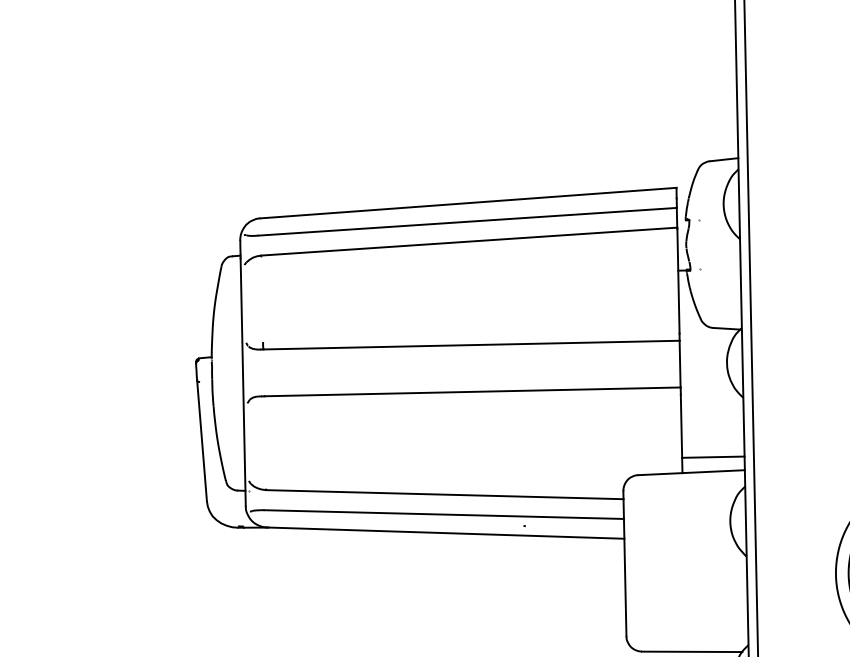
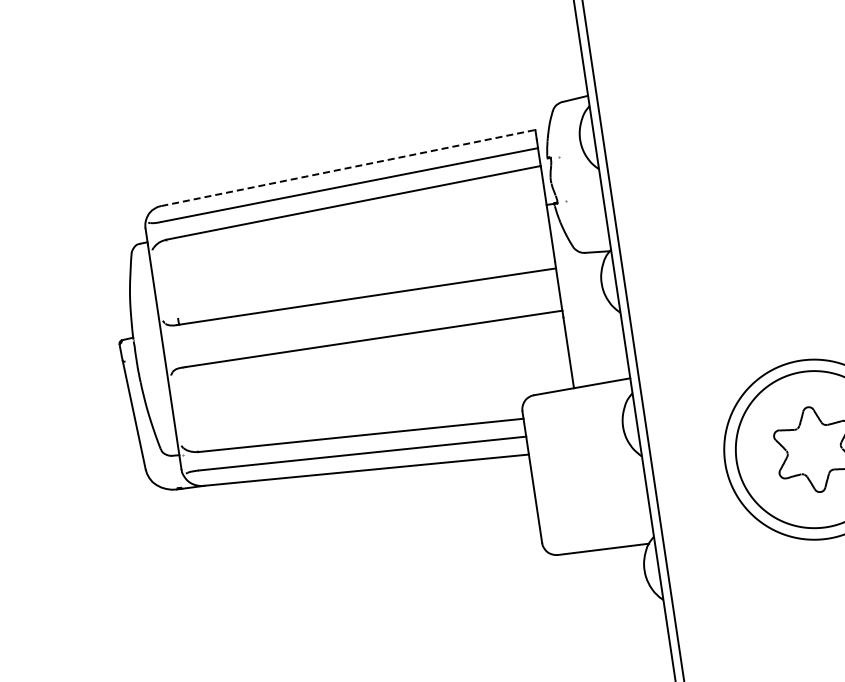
line: (468, 203) -> (348, 168), solid -> dashed
line: (712, 456) -> (599, 369), removed

